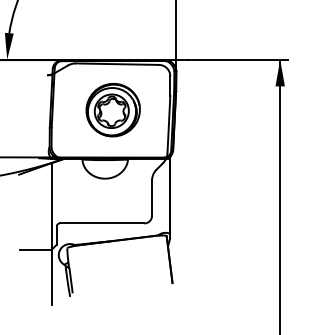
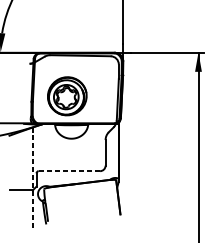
part: (112, 109) -> (66, 95), moved
line: (101, 223) -> (68, 171), solid -> dashed
line: (51, 234) -> (32, 179), solid -> dashed

